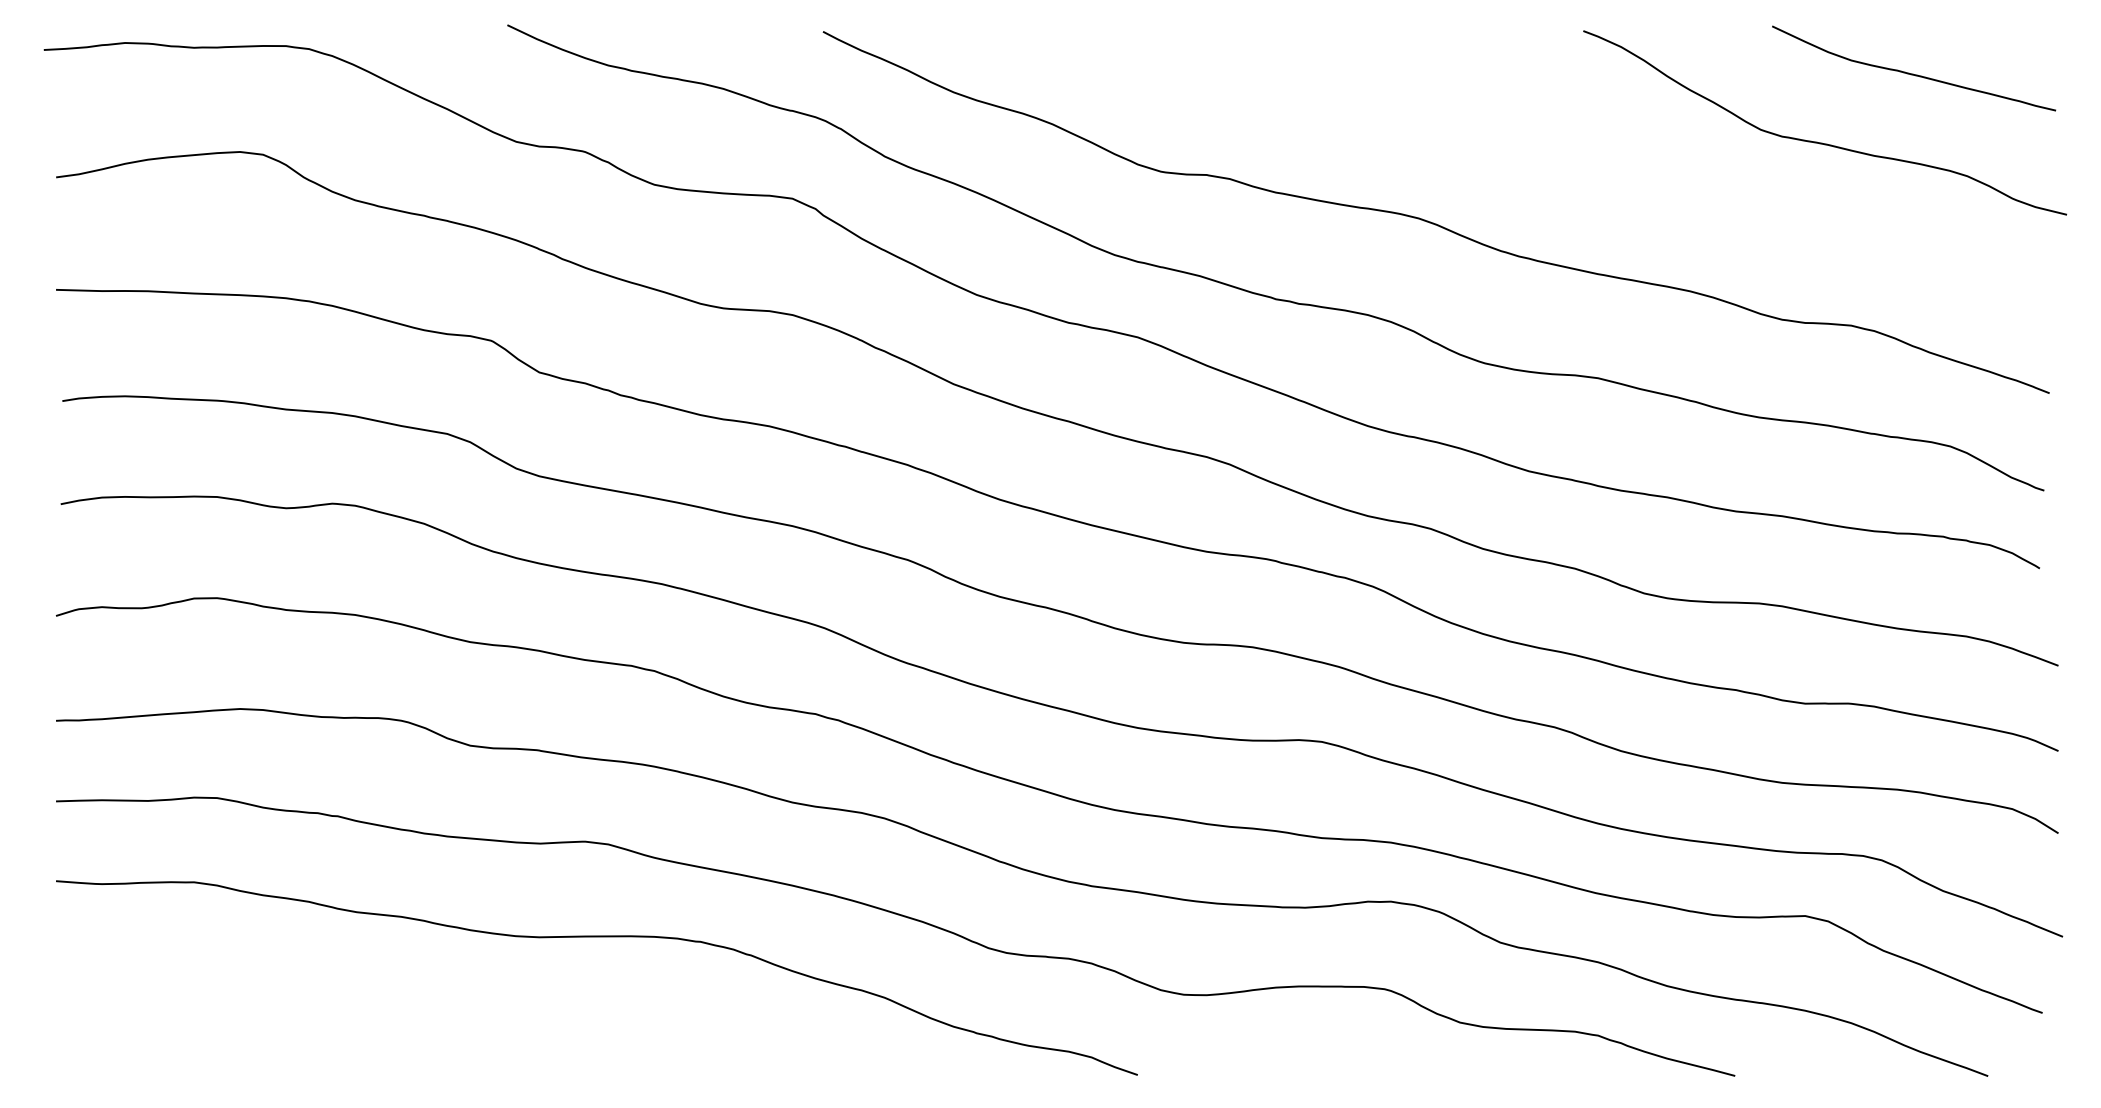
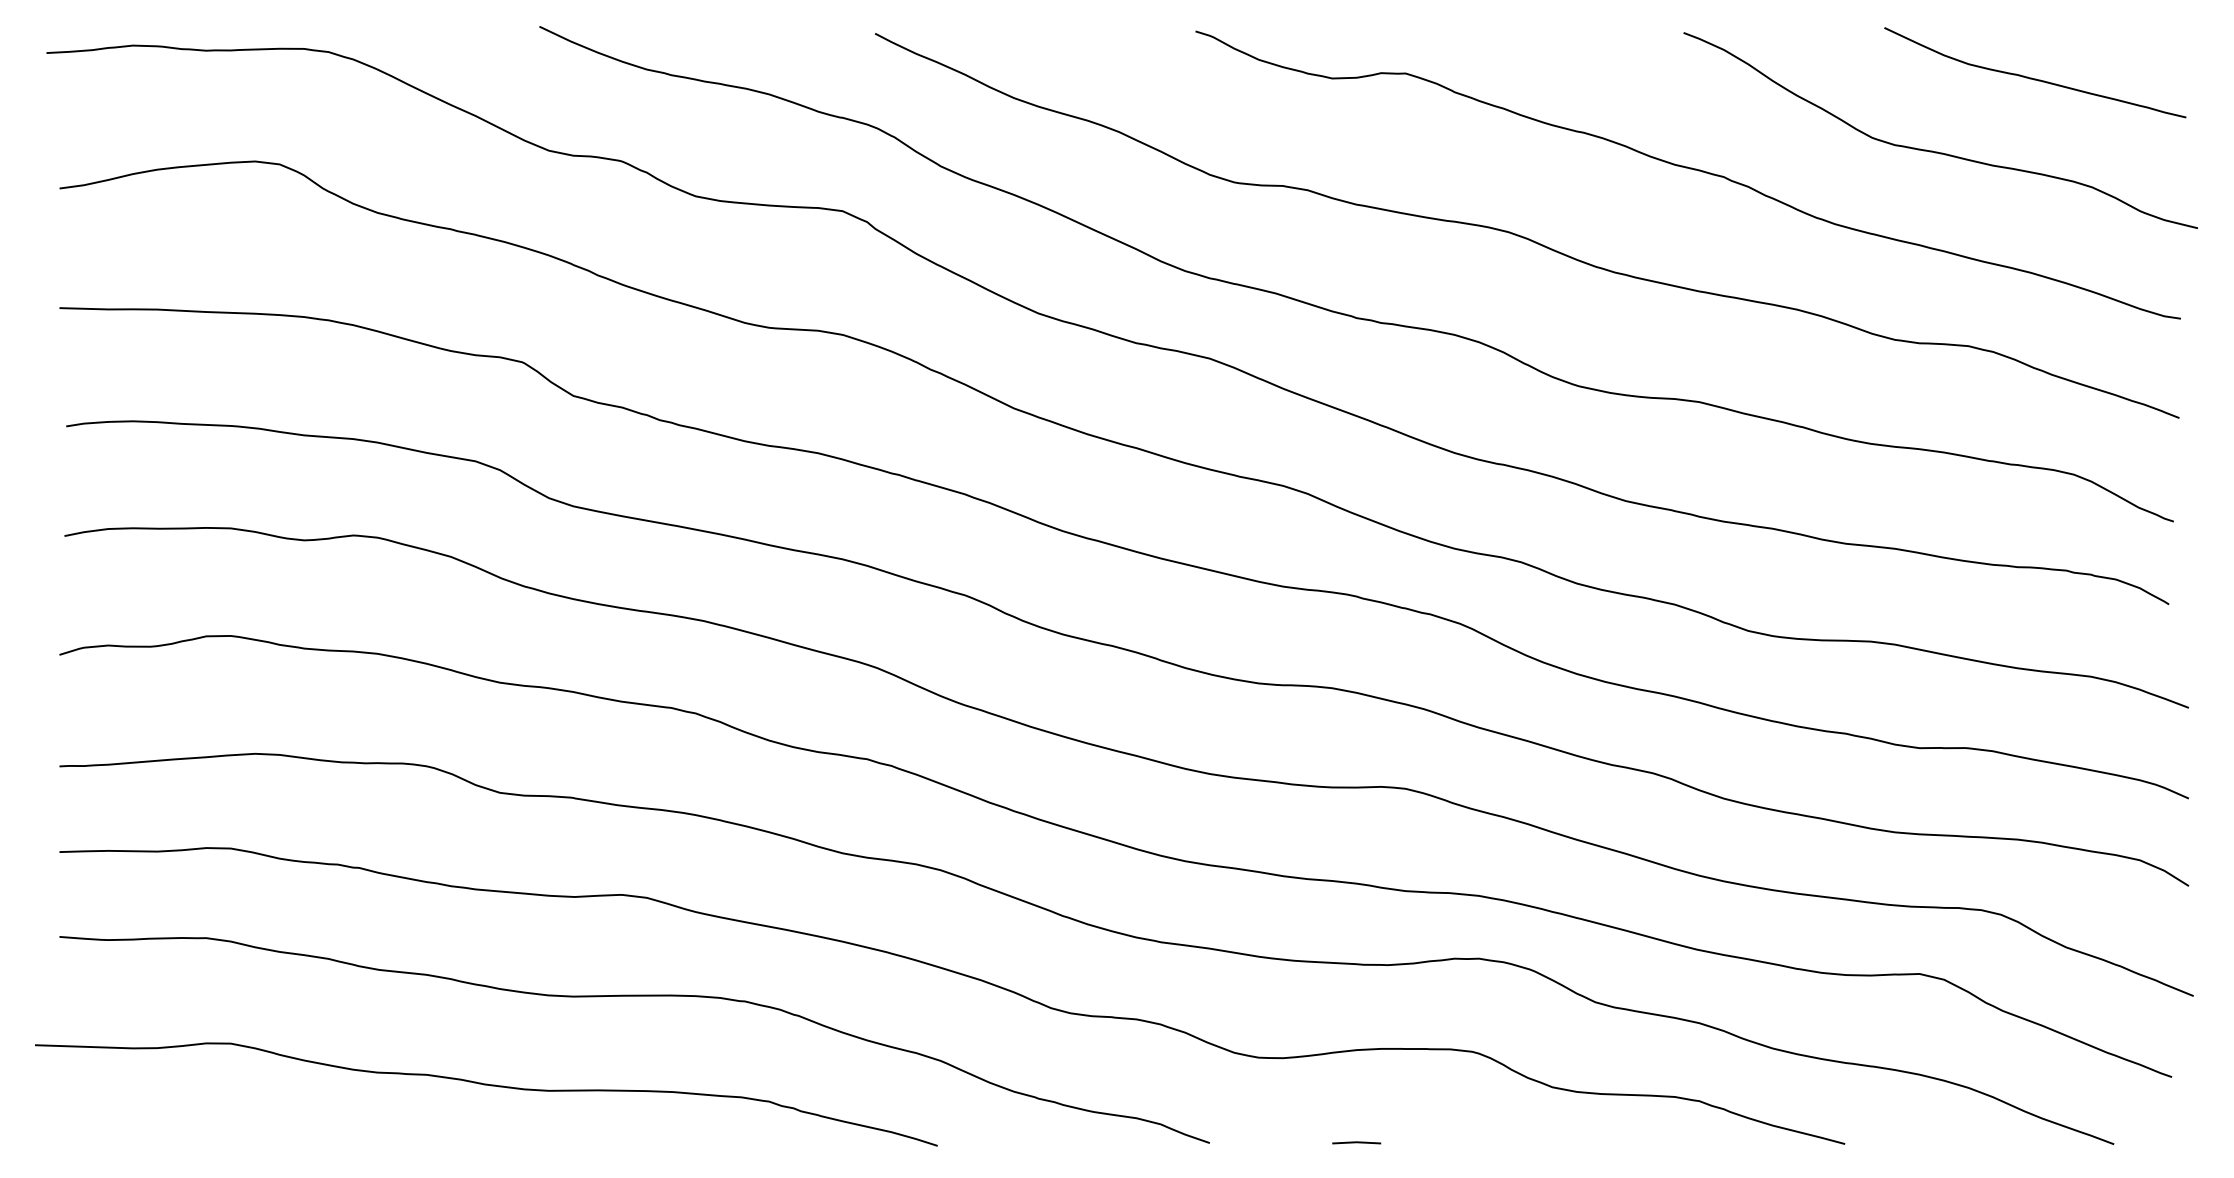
curve: (1588, 159) -> (1689, 169), added
curve: (458, 1021) -> (487, 1086), added
line: (1275, 1074) -> (1356, 1142), added

